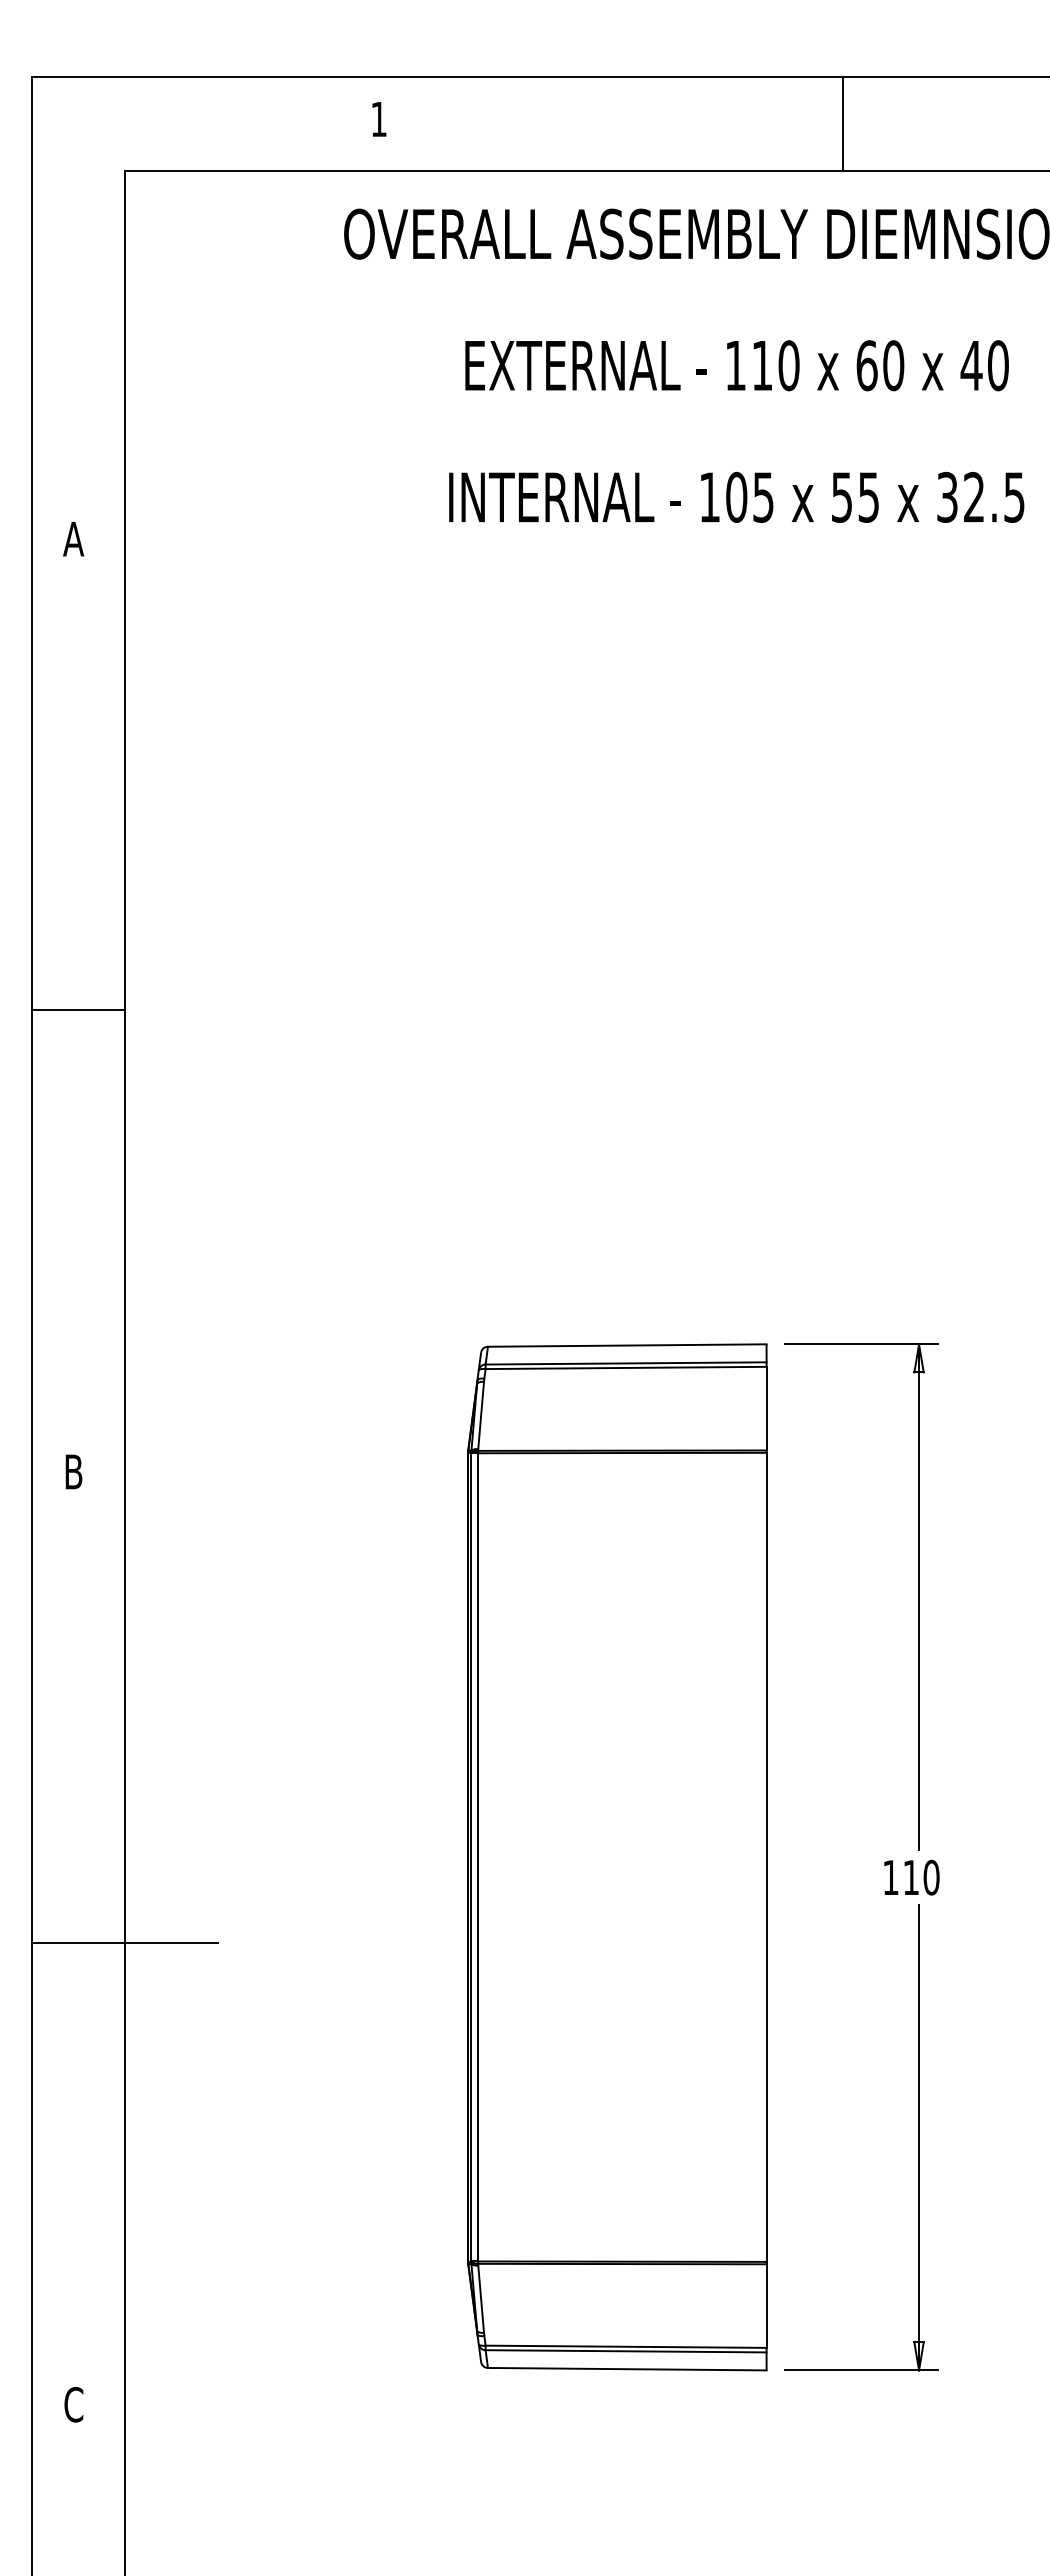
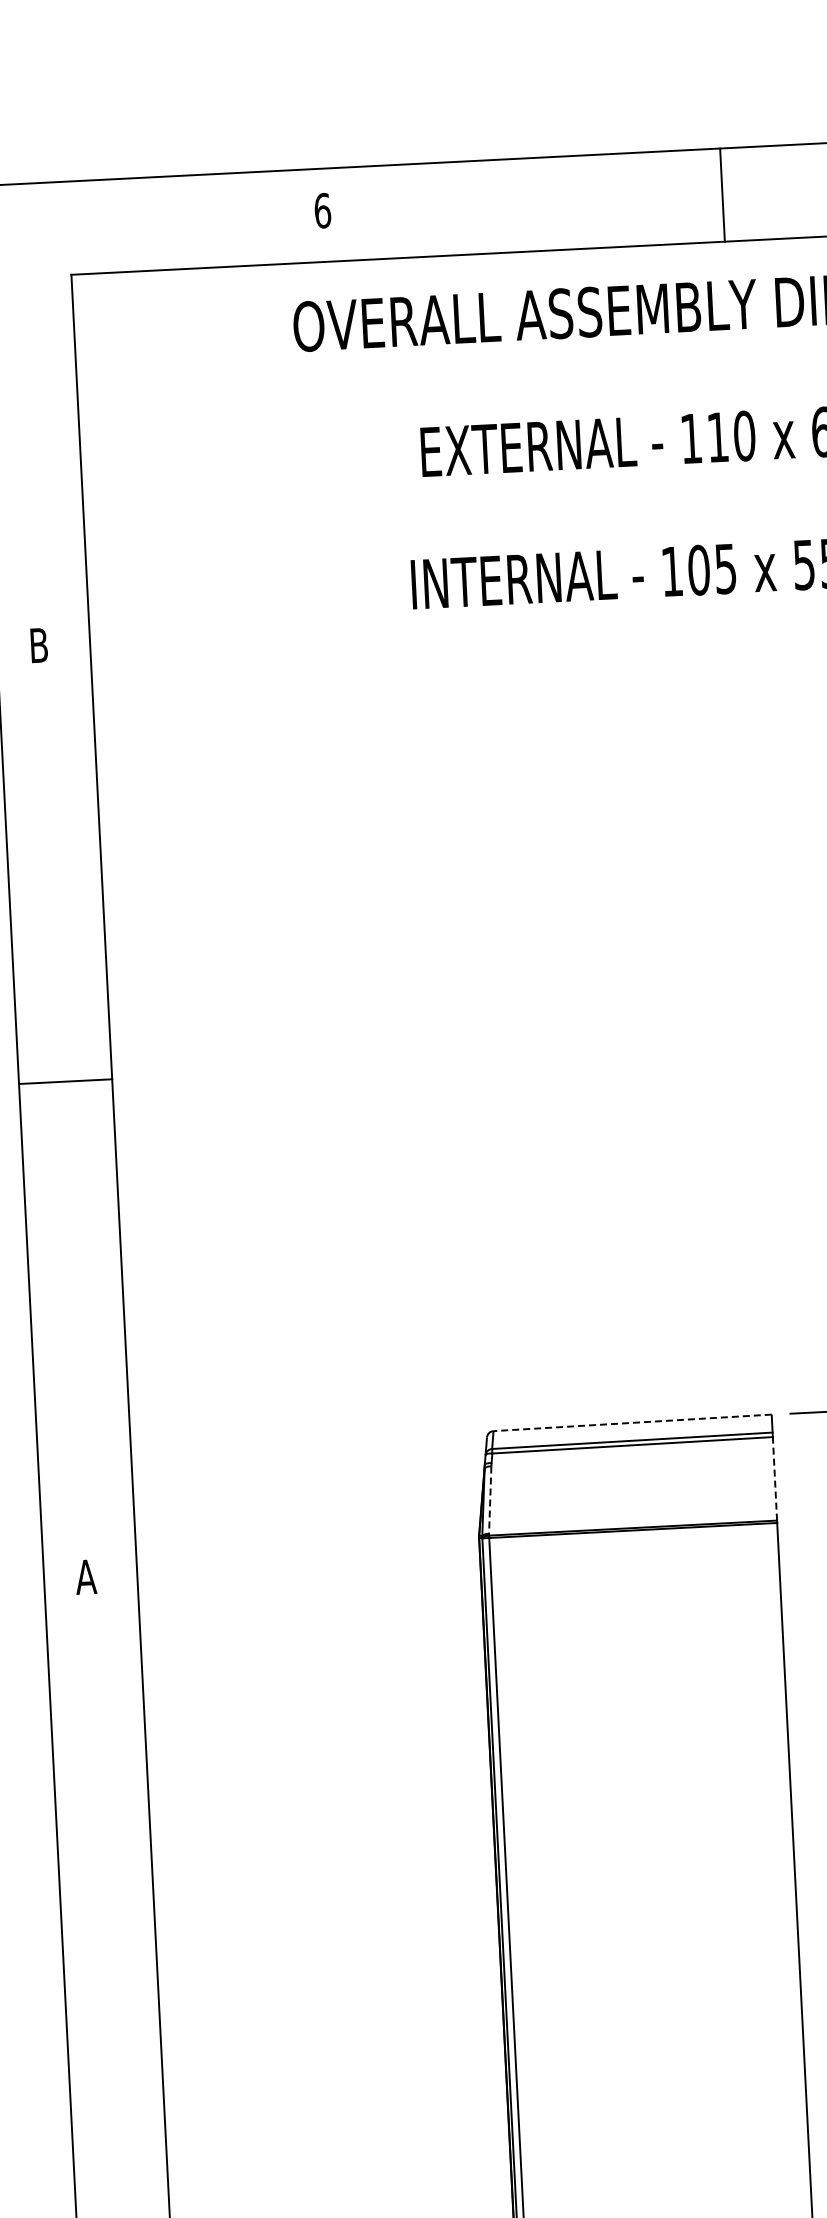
text: (379, 119) -> (323, 210), 1 -> 6
line: (843, 123) -> (722, 194), moved
text: (73, 538) -> (38, 644), A -> B
line: (77, 1010) -> (64, 1082), moved
line: (626, 1345) -> (631, 1422), solid -> dashed
line: (766, 1408) -> (774, 1478), solid -> dashed
line: (481, 1415) -> (490, 1500), solid -> dashed
text: (73, 1471) -> (85, 1576), B -> A
line: (124, 1942) -> (160, 2044), removed

